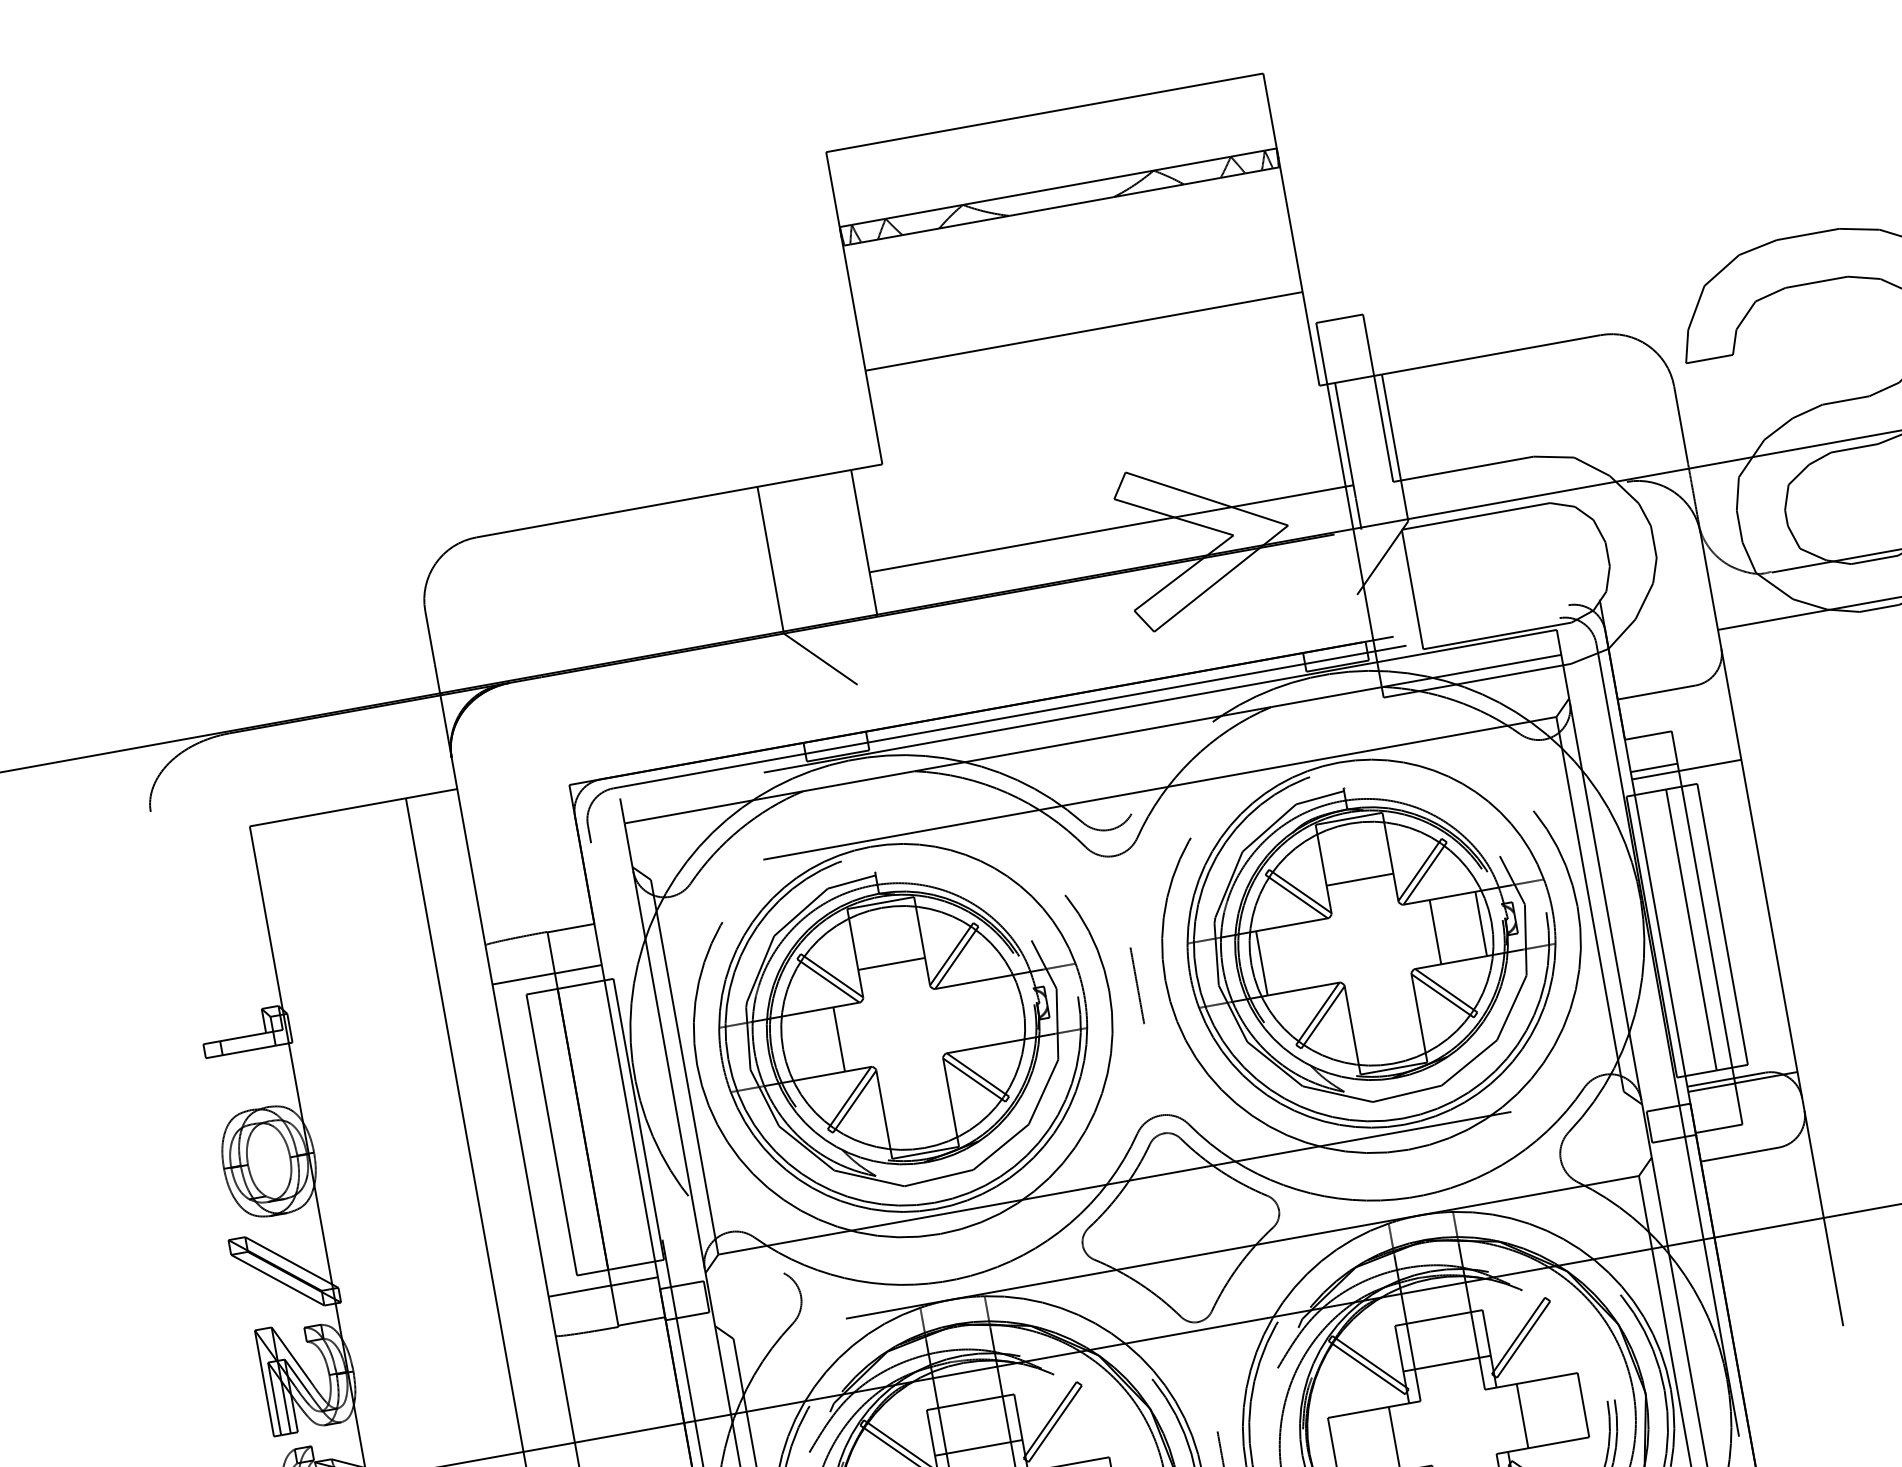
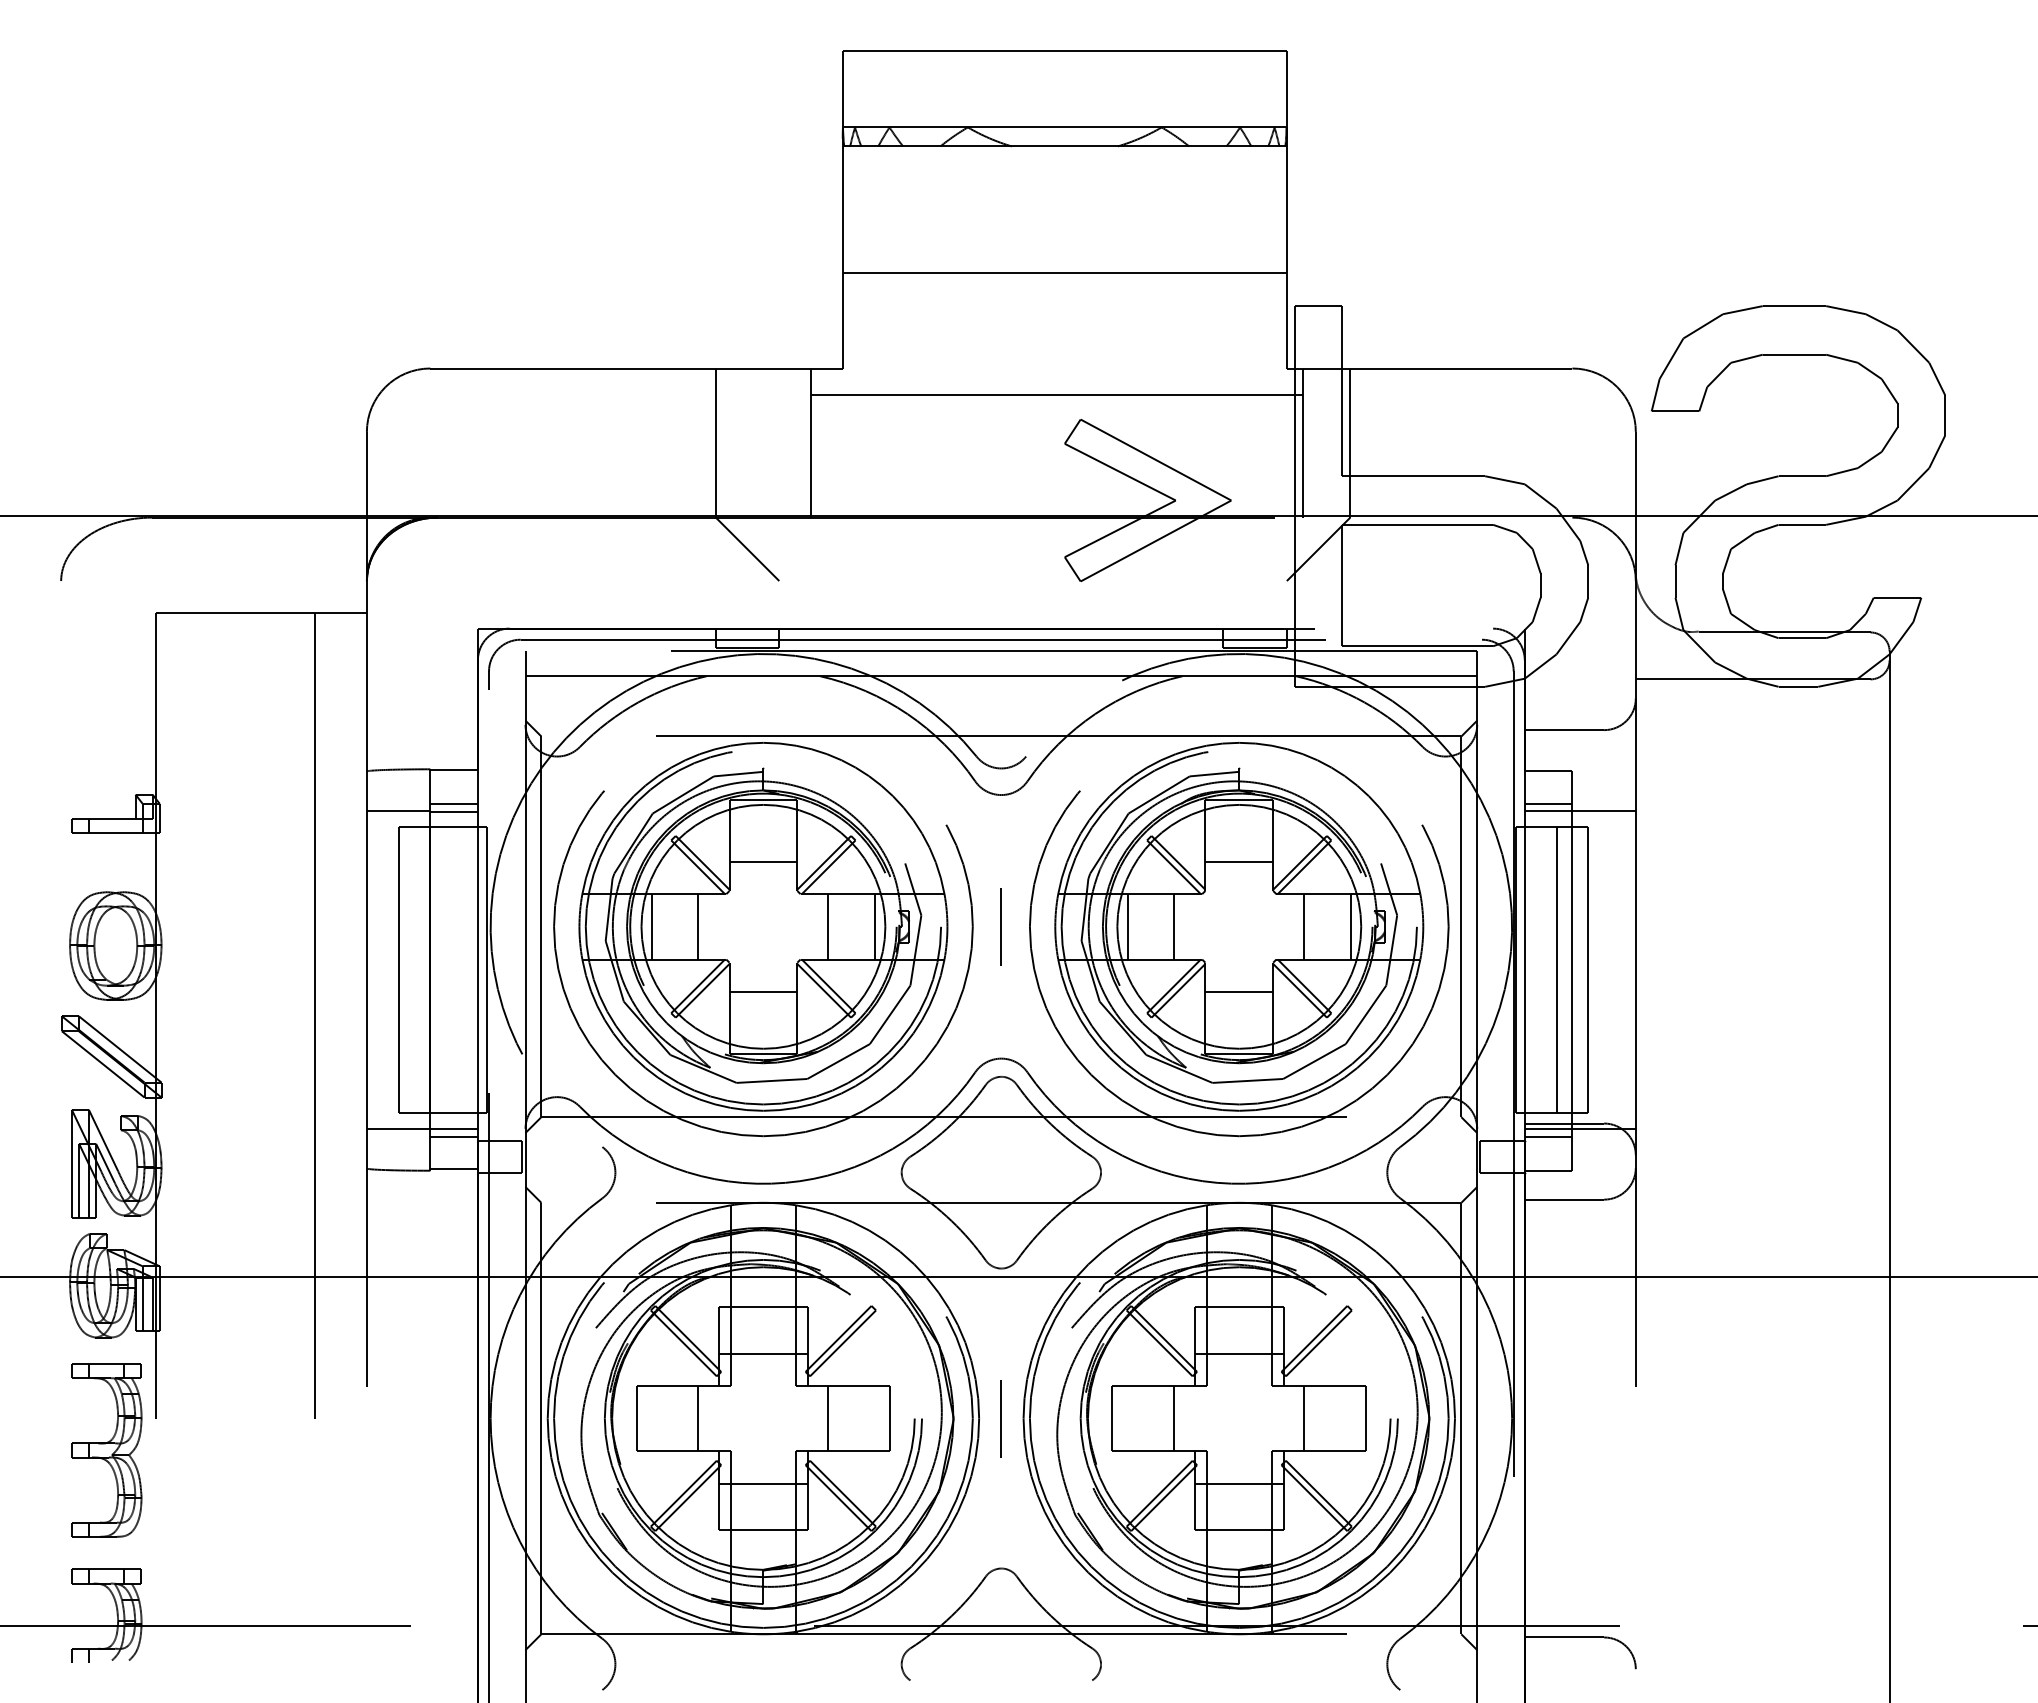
line: (1111, 528) -> (1056, 395), moved
line: (1307, 954) -> (1174, 926), added
line: (576, 961) -> (453, 803), added
line: (1012, 1007) -> (874, 926), added
line: (1383, 1007) -> (1239, 991), added
line: (967, 1016) -> (828, 926), added
line: (793, 1047) -> (652, 926), added
line: (914, 1091) -> (763, 991), added
line: (1712, 1095) -> (1548, 1136), added
line: (635, 1289) -> (453, 1136), added

